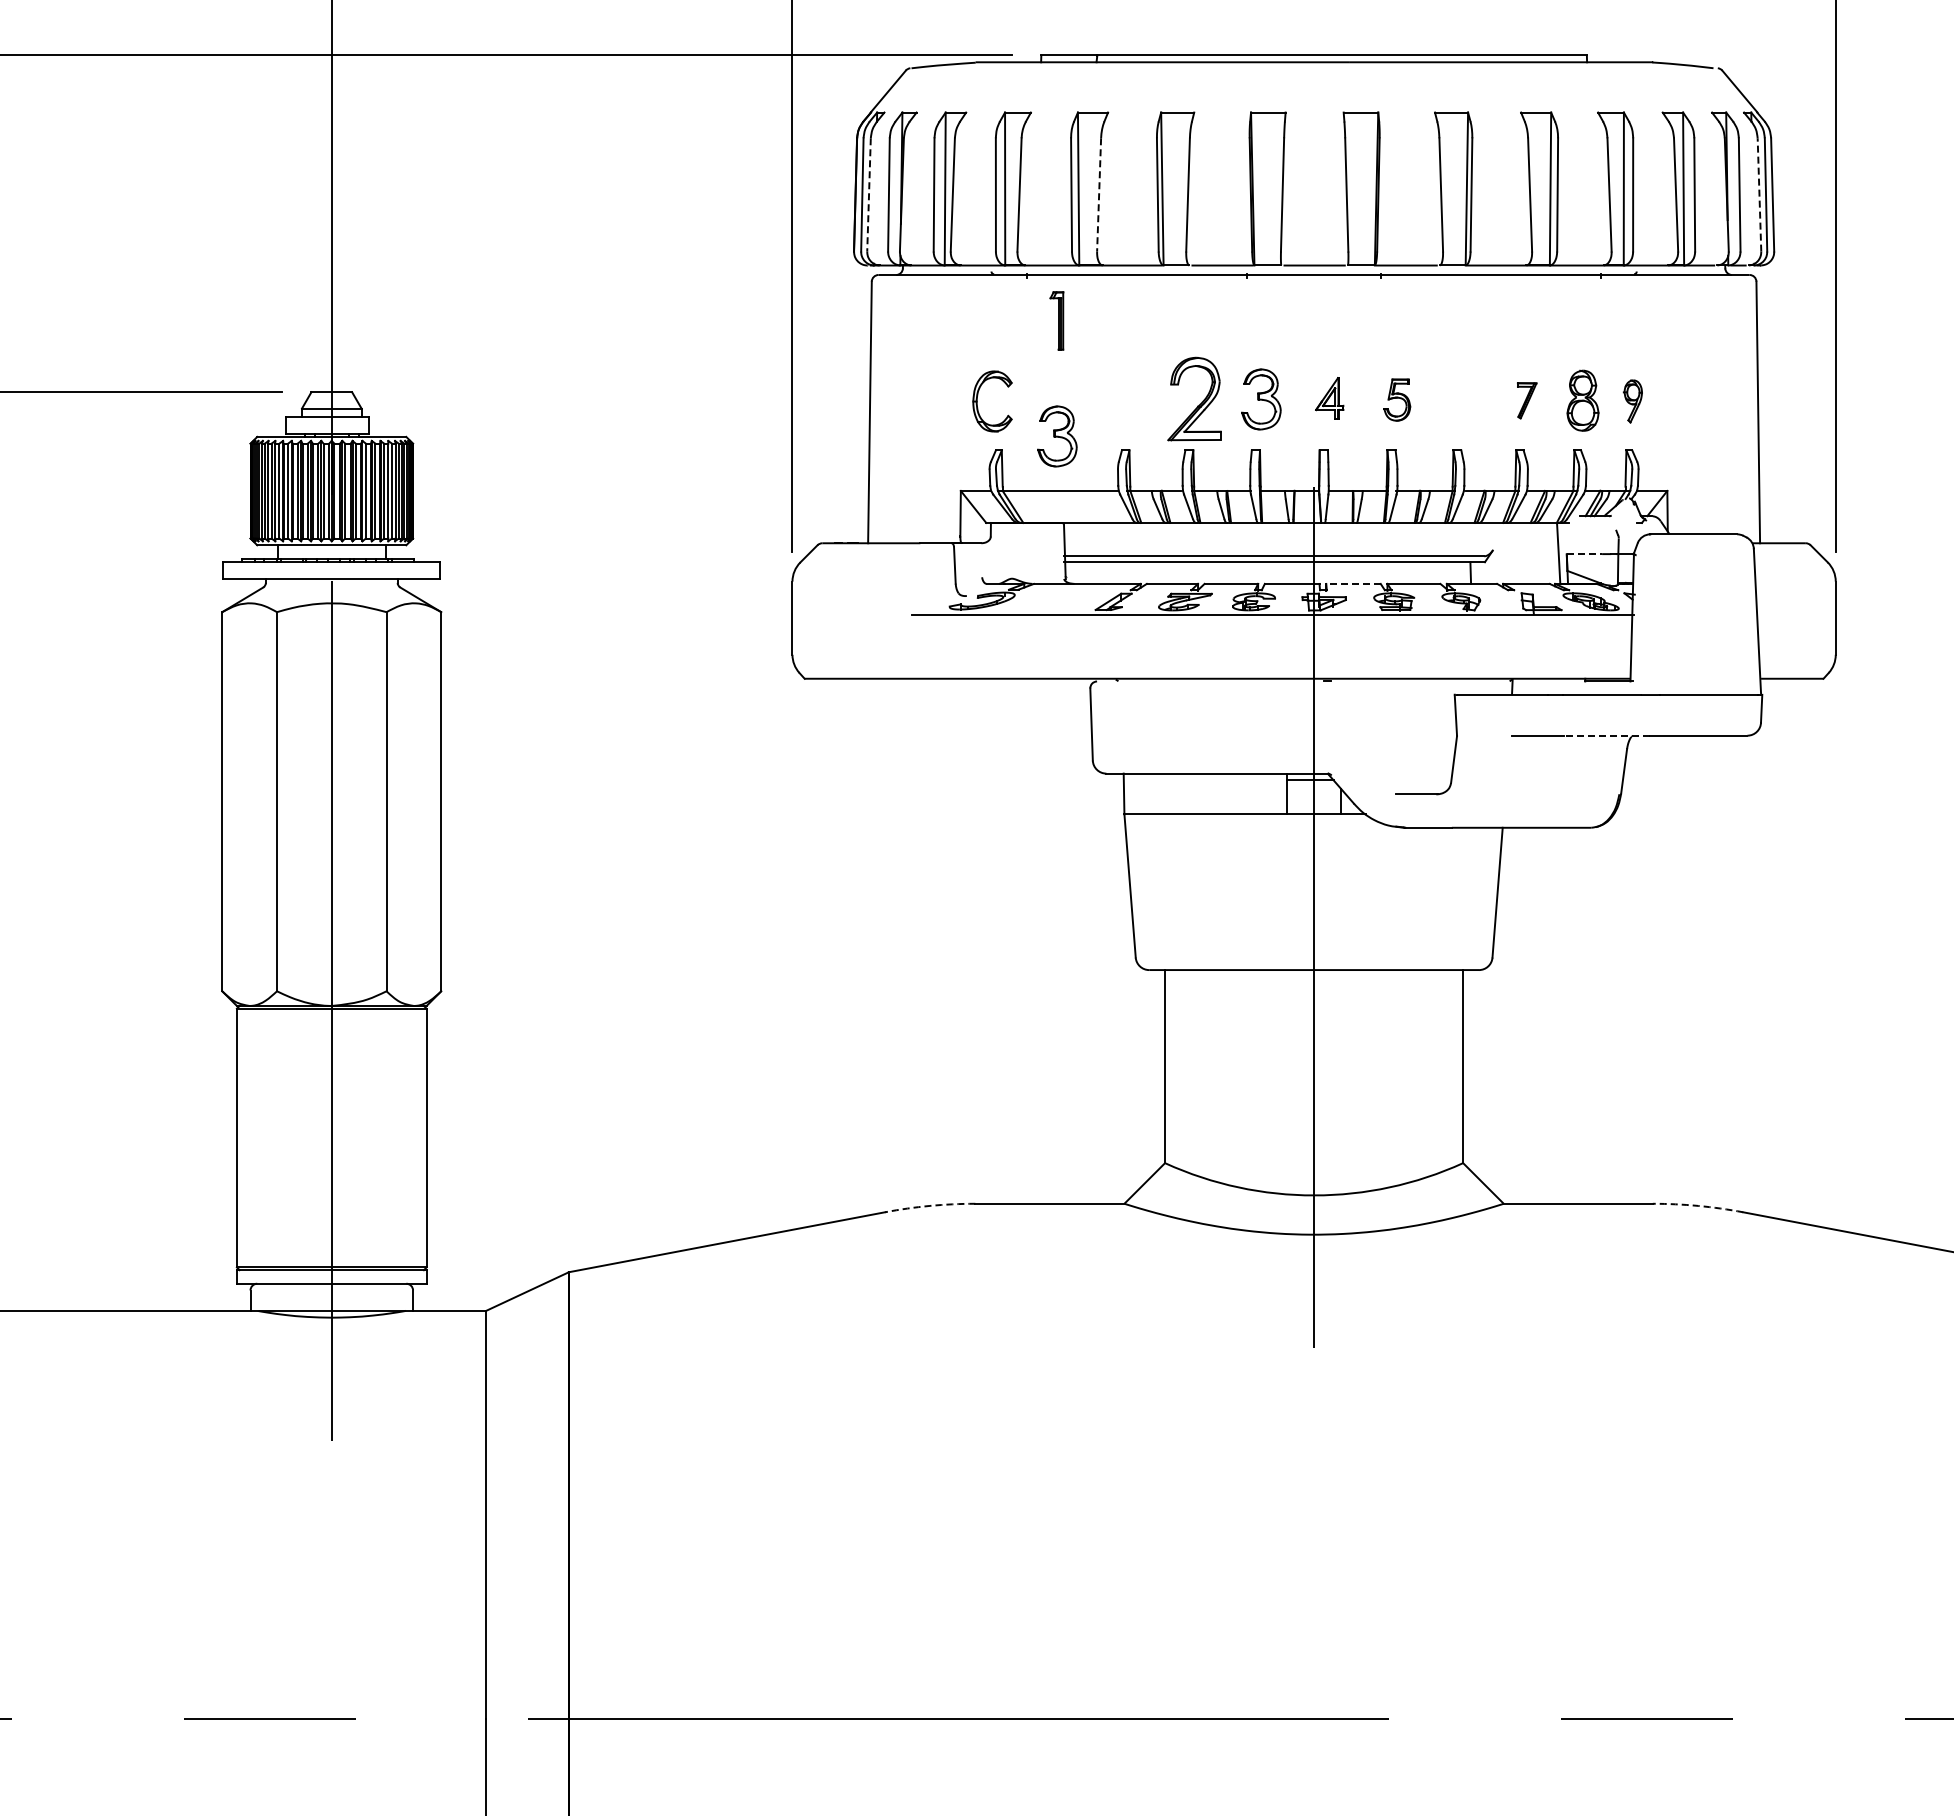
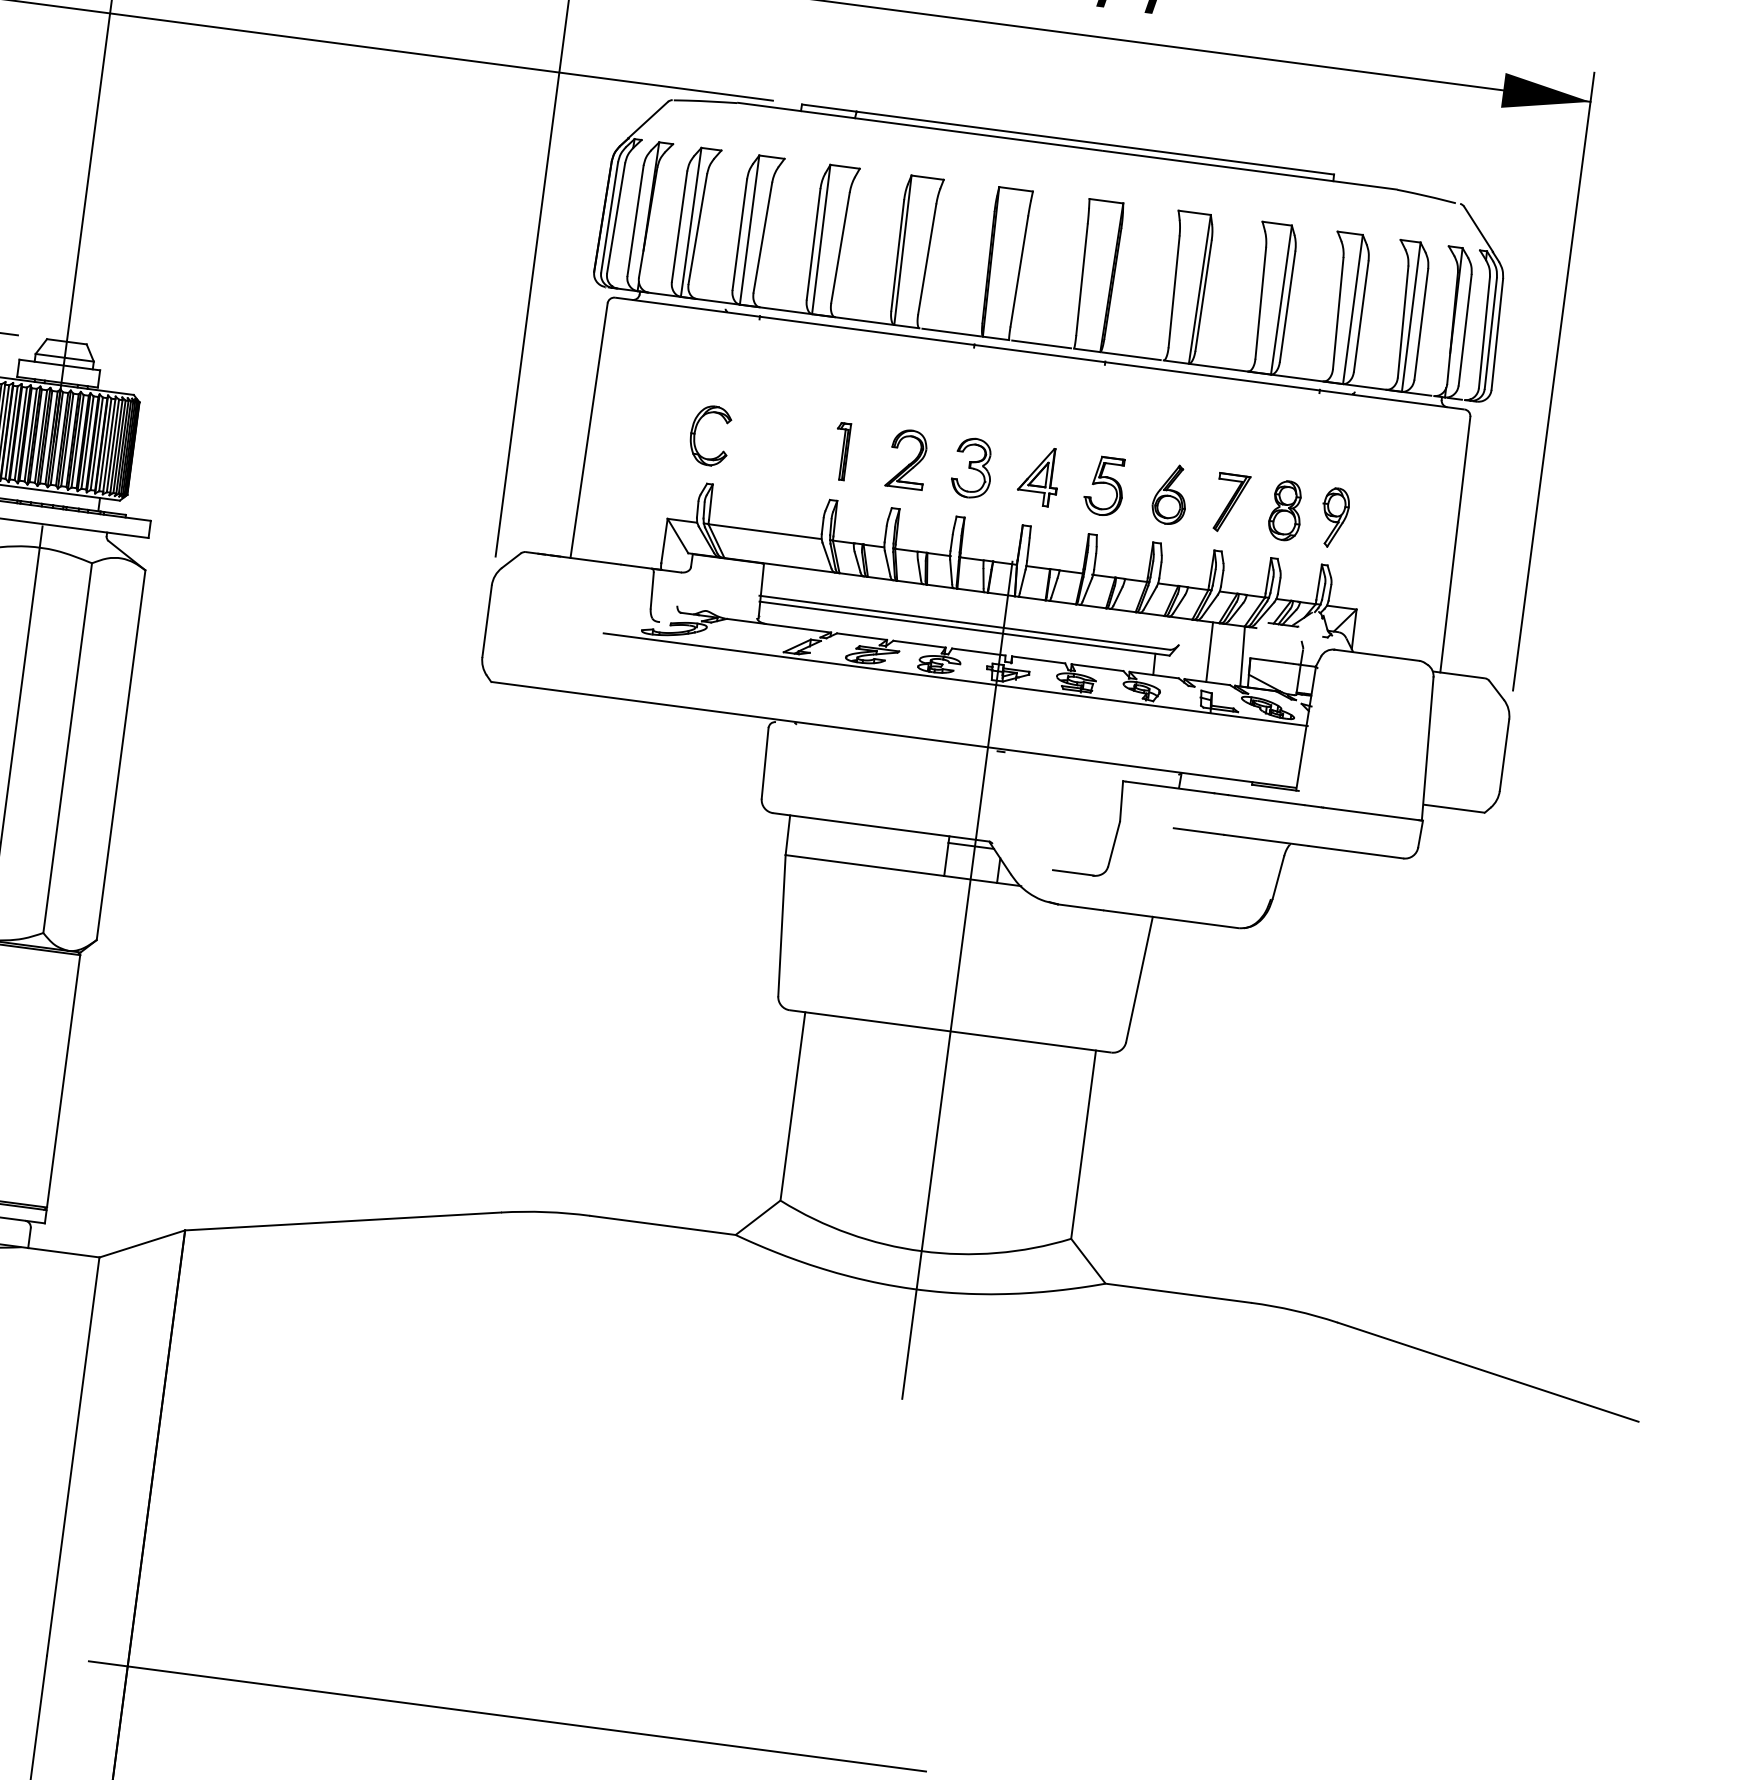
line: (869, 194) -> (616, 218), dashed -> solid
line: (1099, 194) -> (840, 247), dashed -> solid
line: (1759, 194) -> (1484, 332), dashed -> solid
part: (1056, 320) -> (840, 450), moved
part: (1194, 398) -> (907, 458), size x0.71
part: (1329, 398) -> (1039, 476), size x1.43
part: (1396, 399) -> (1104, 485), size x1.43
part: (1464, 399) -> (1170, 494), added
part: (1526, 400) -> (1230, 503), size x1.67
part: (1632, 401) -> (1334, 517), size x1.43
part: (1057, 436) -> (768, 478), removed
line: (1524, 552) -> (1209, 651), added
line: (1584, 554) -> (1267, 660), dashed -> solid
line: (1353, 583) -> (1038, 659), dashed -> solid
line: (1606, 735) -> (1265, 840), dashed -> solid
arc: (929, 1205) -> (545, 1211), dashed -> solid
arc: (1698, 1205) -> (1295, 1310), dashed -> solid

